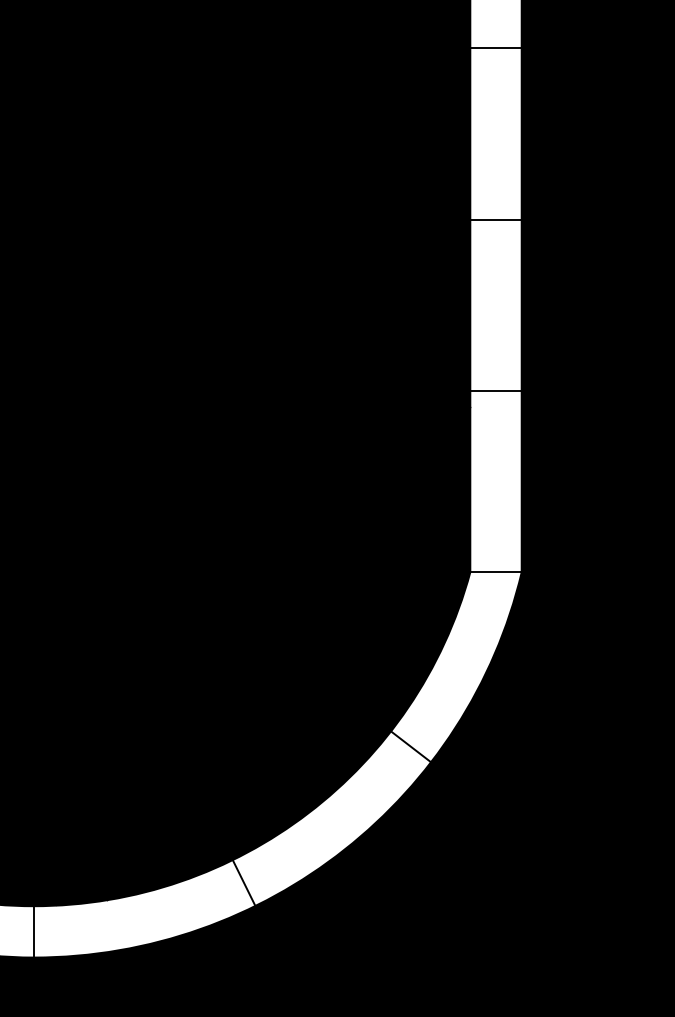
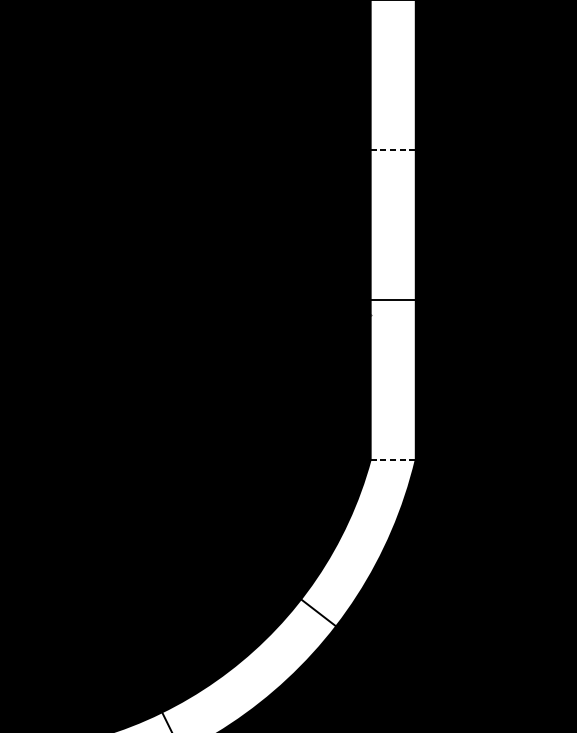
line: (496, 219) -> (393, 149), solid -> dashed
line: (496, 572) -> (393, 459), solid -> dashed

